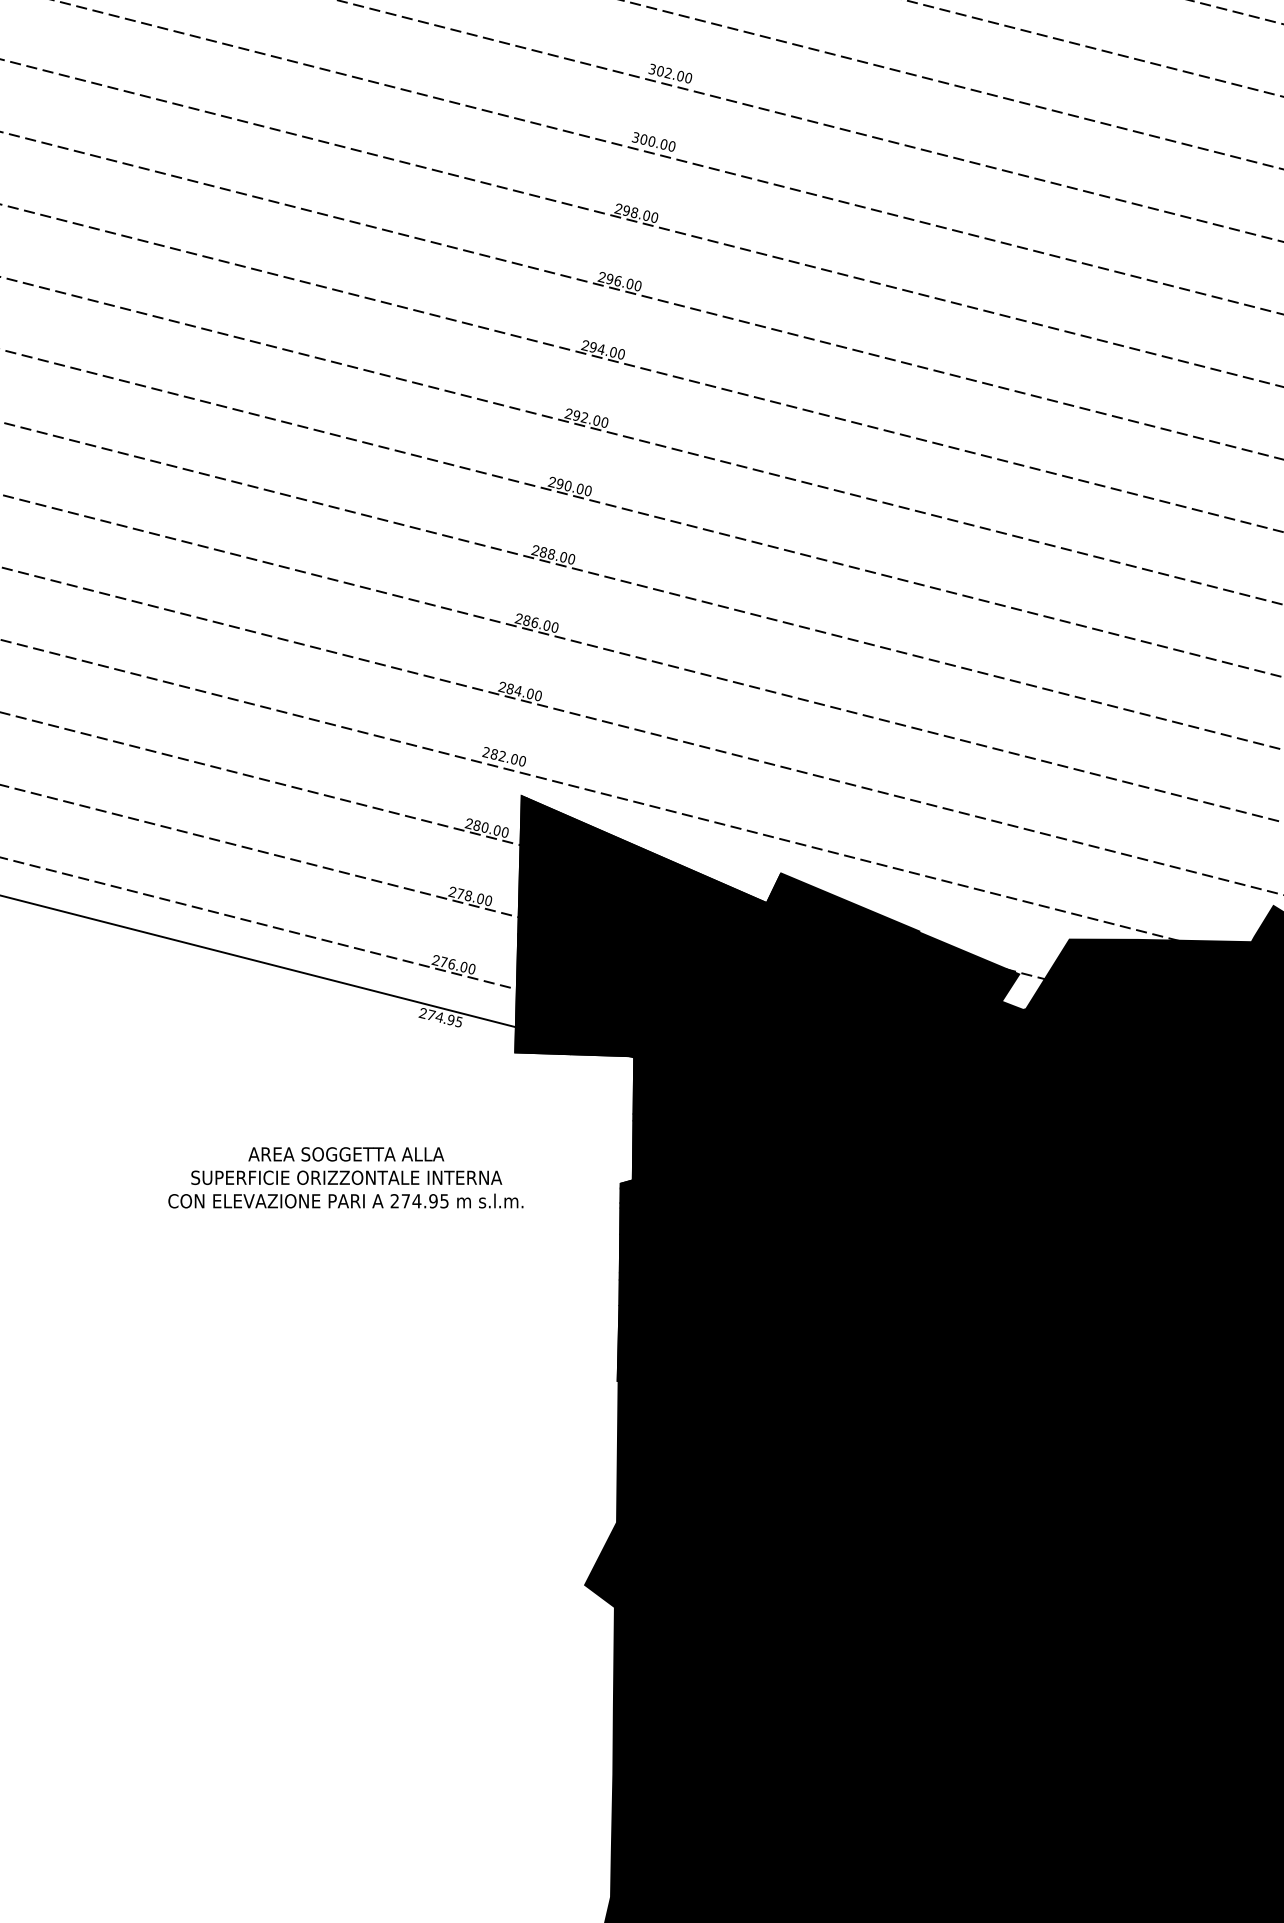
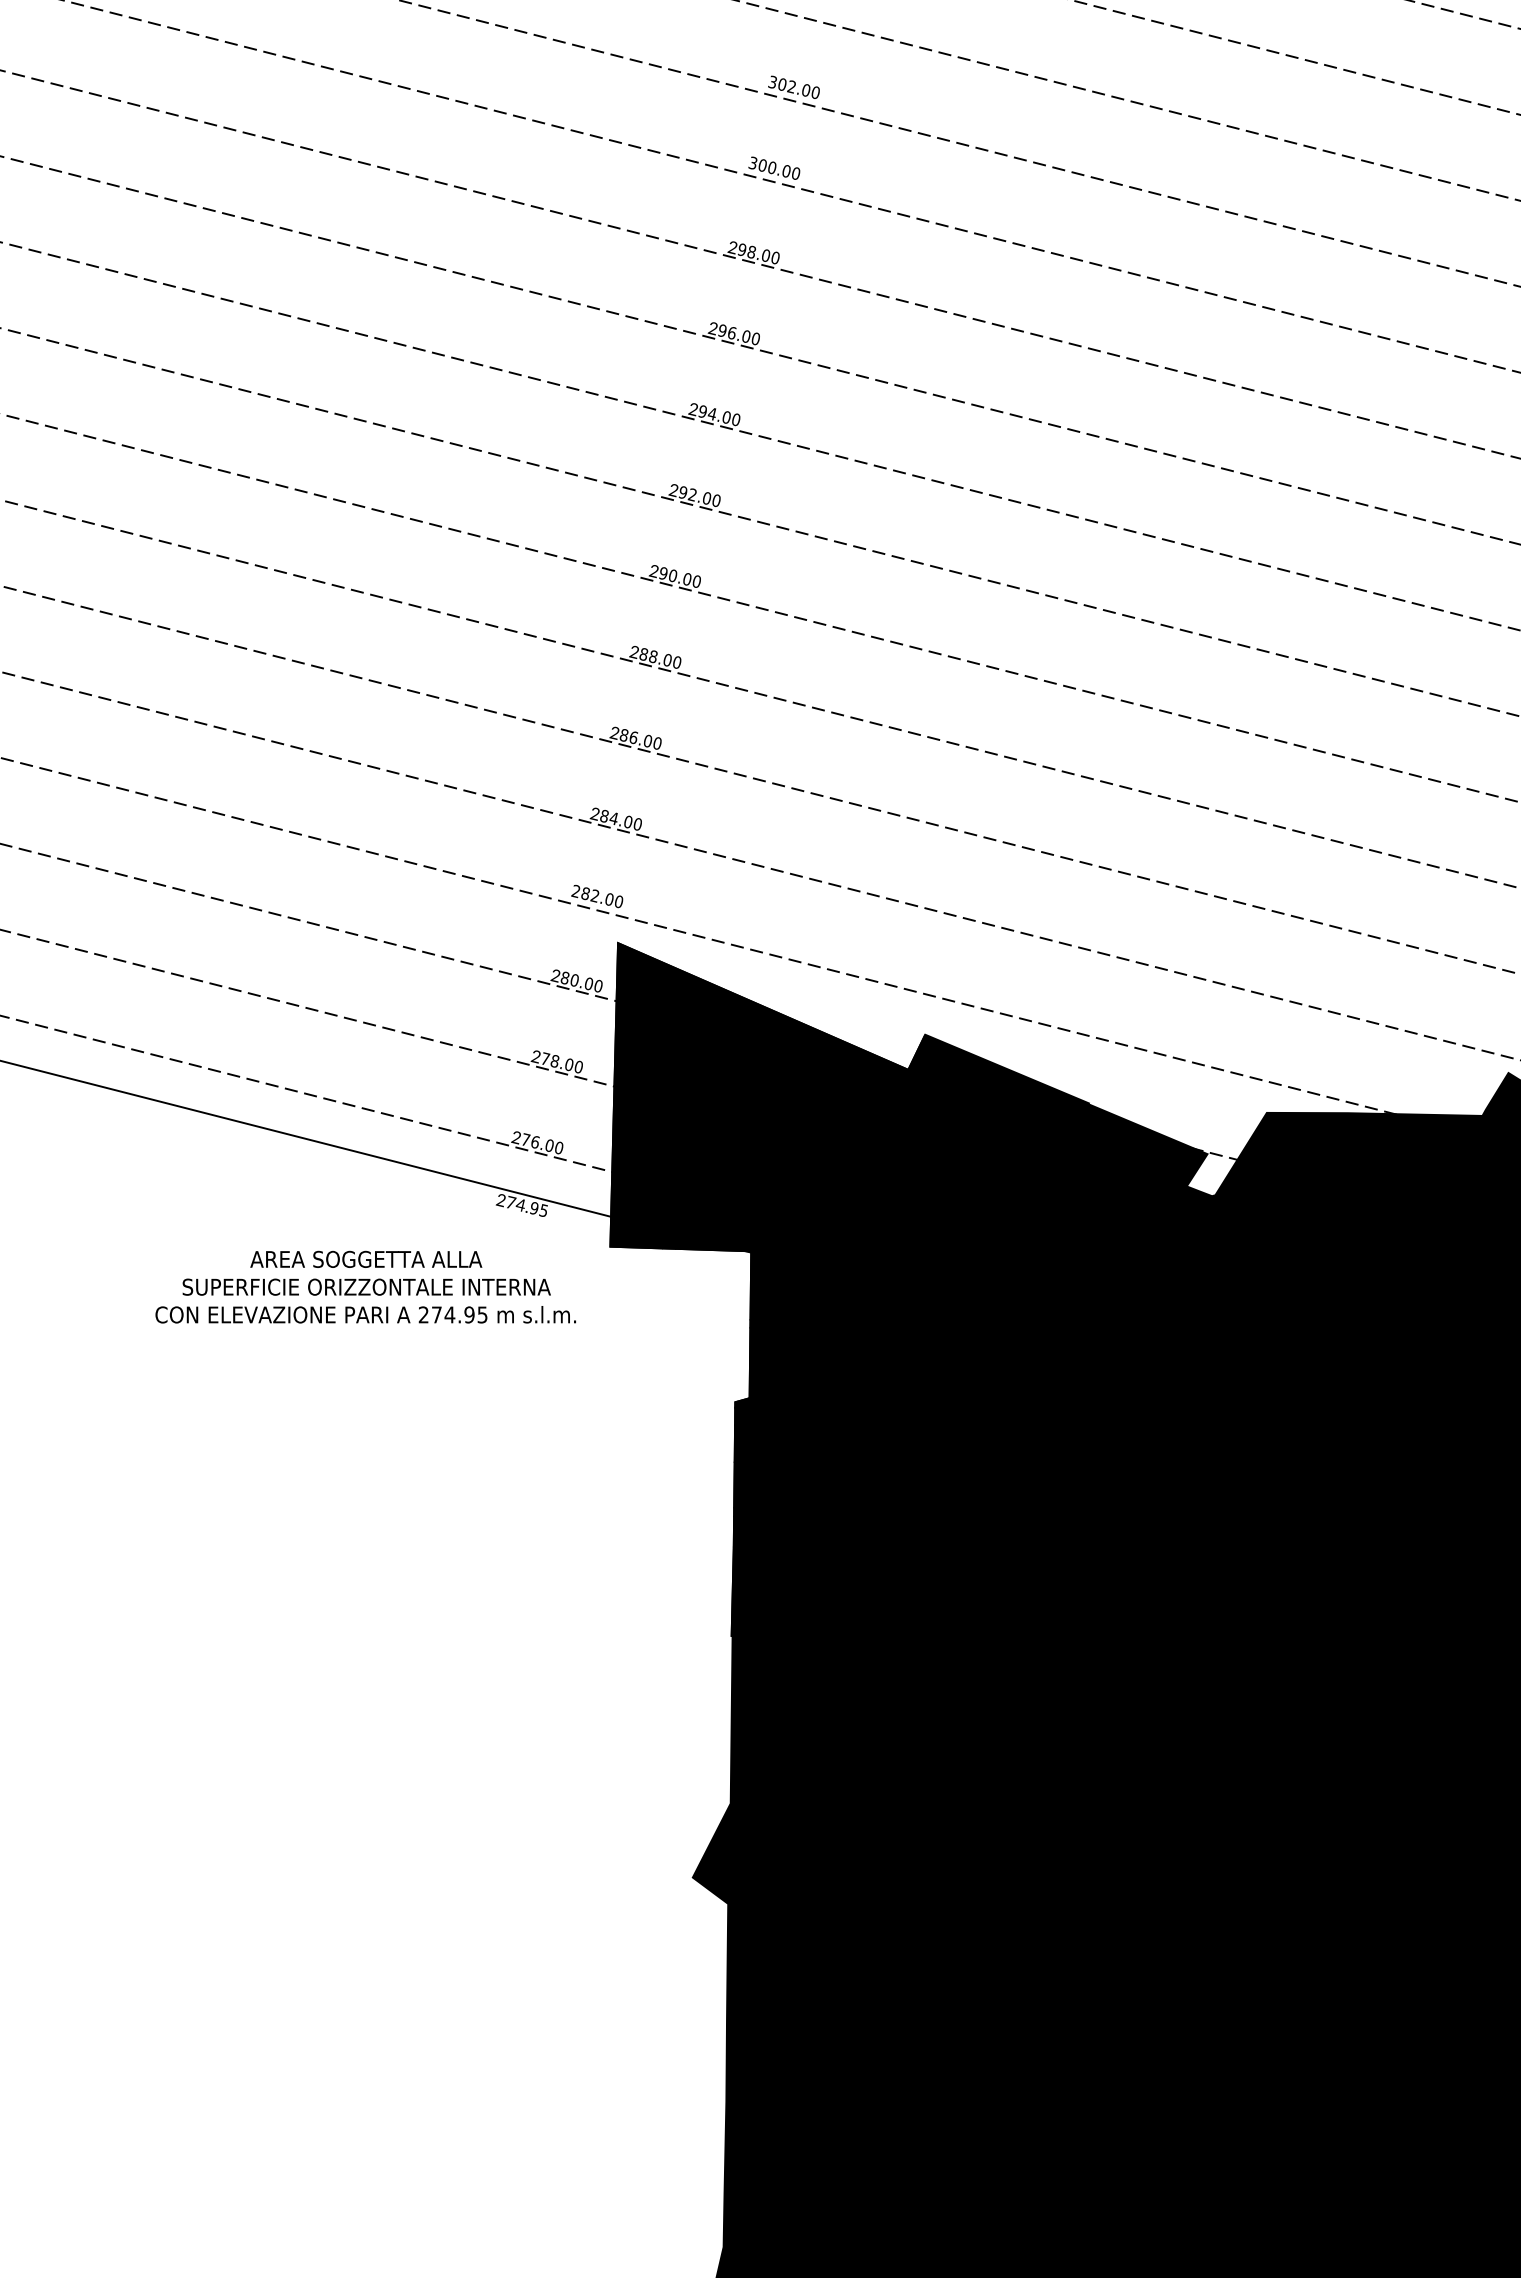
text: (345, 1177) -> (365, 1286), moved

